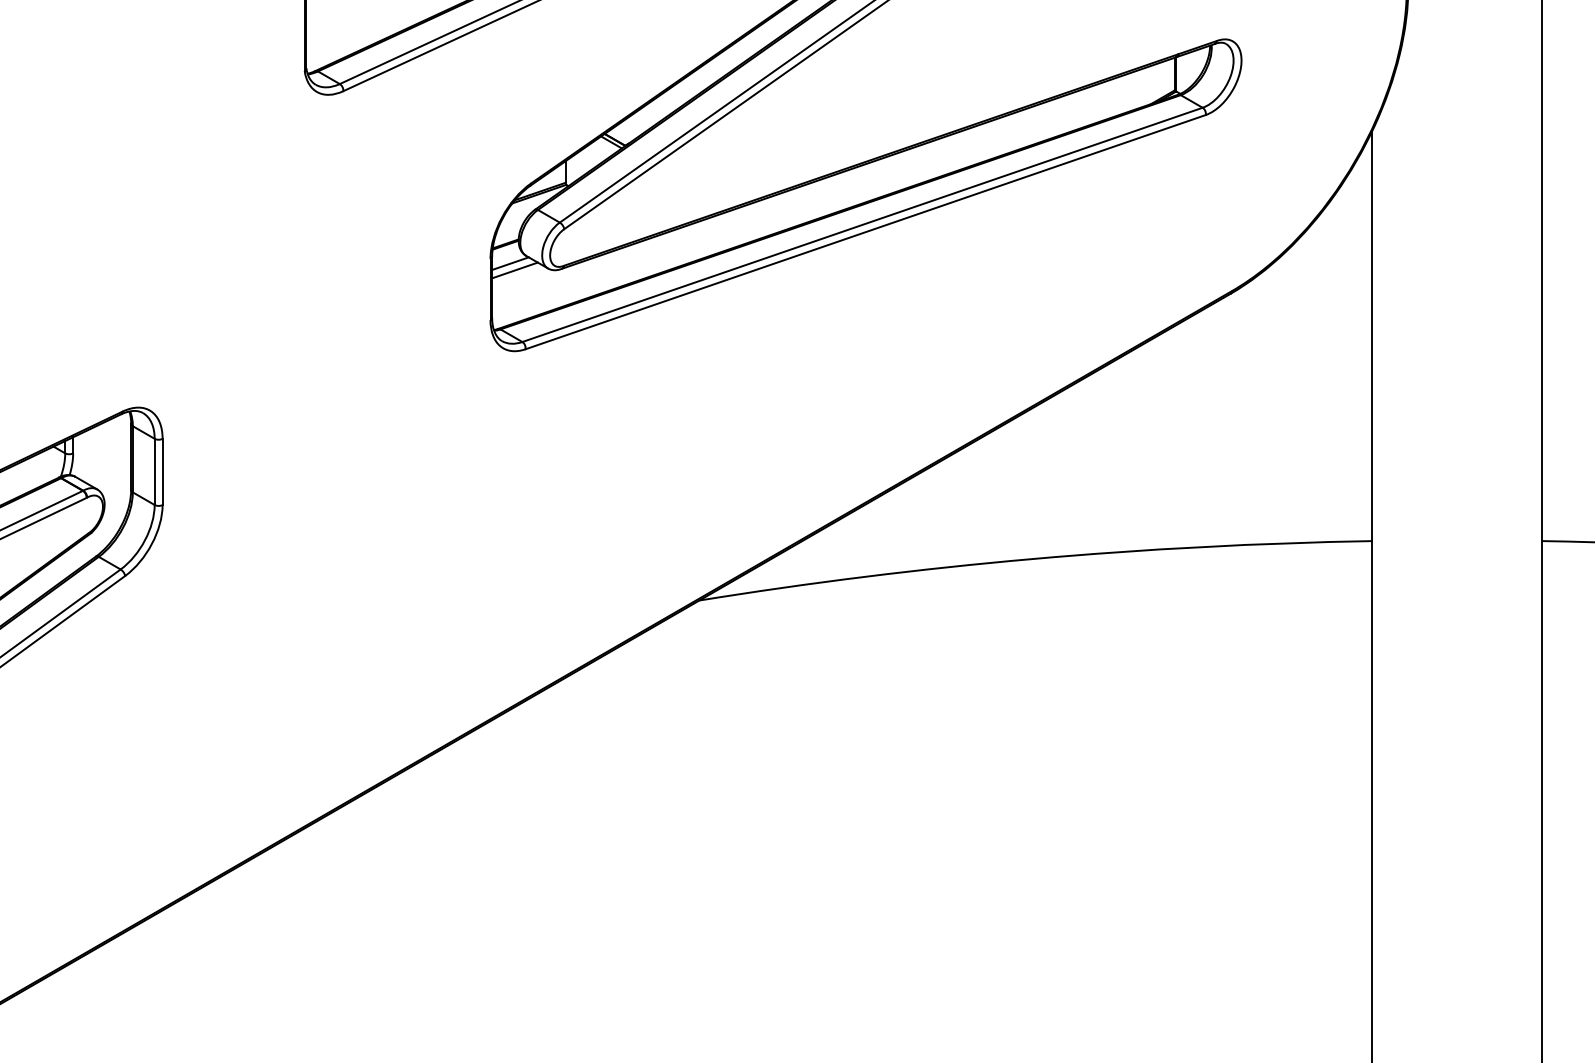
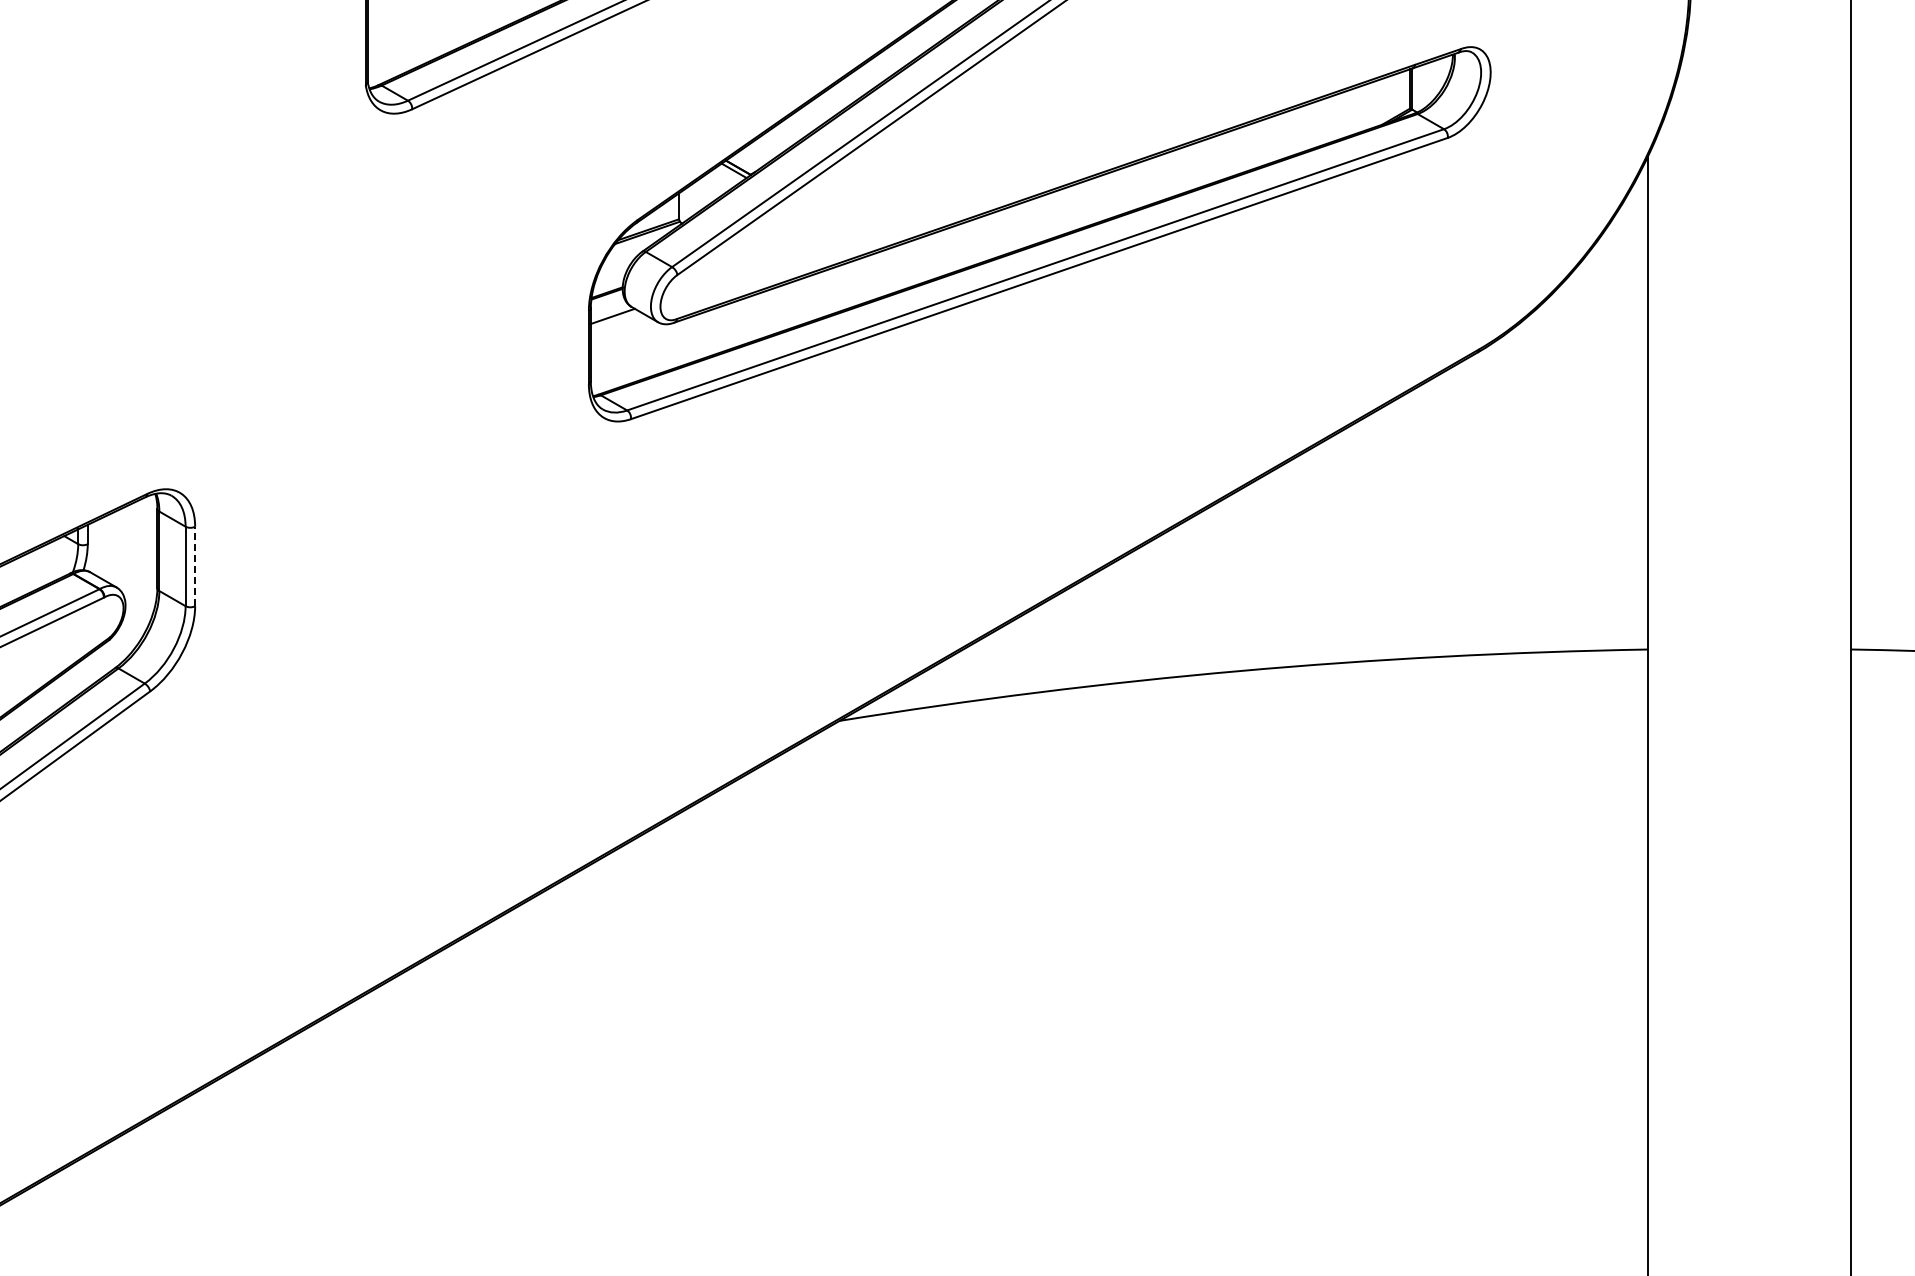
line: (514, 270) -> (617, 324), removed
line: (162, 471) -> (195, 566), solid -> dashed

